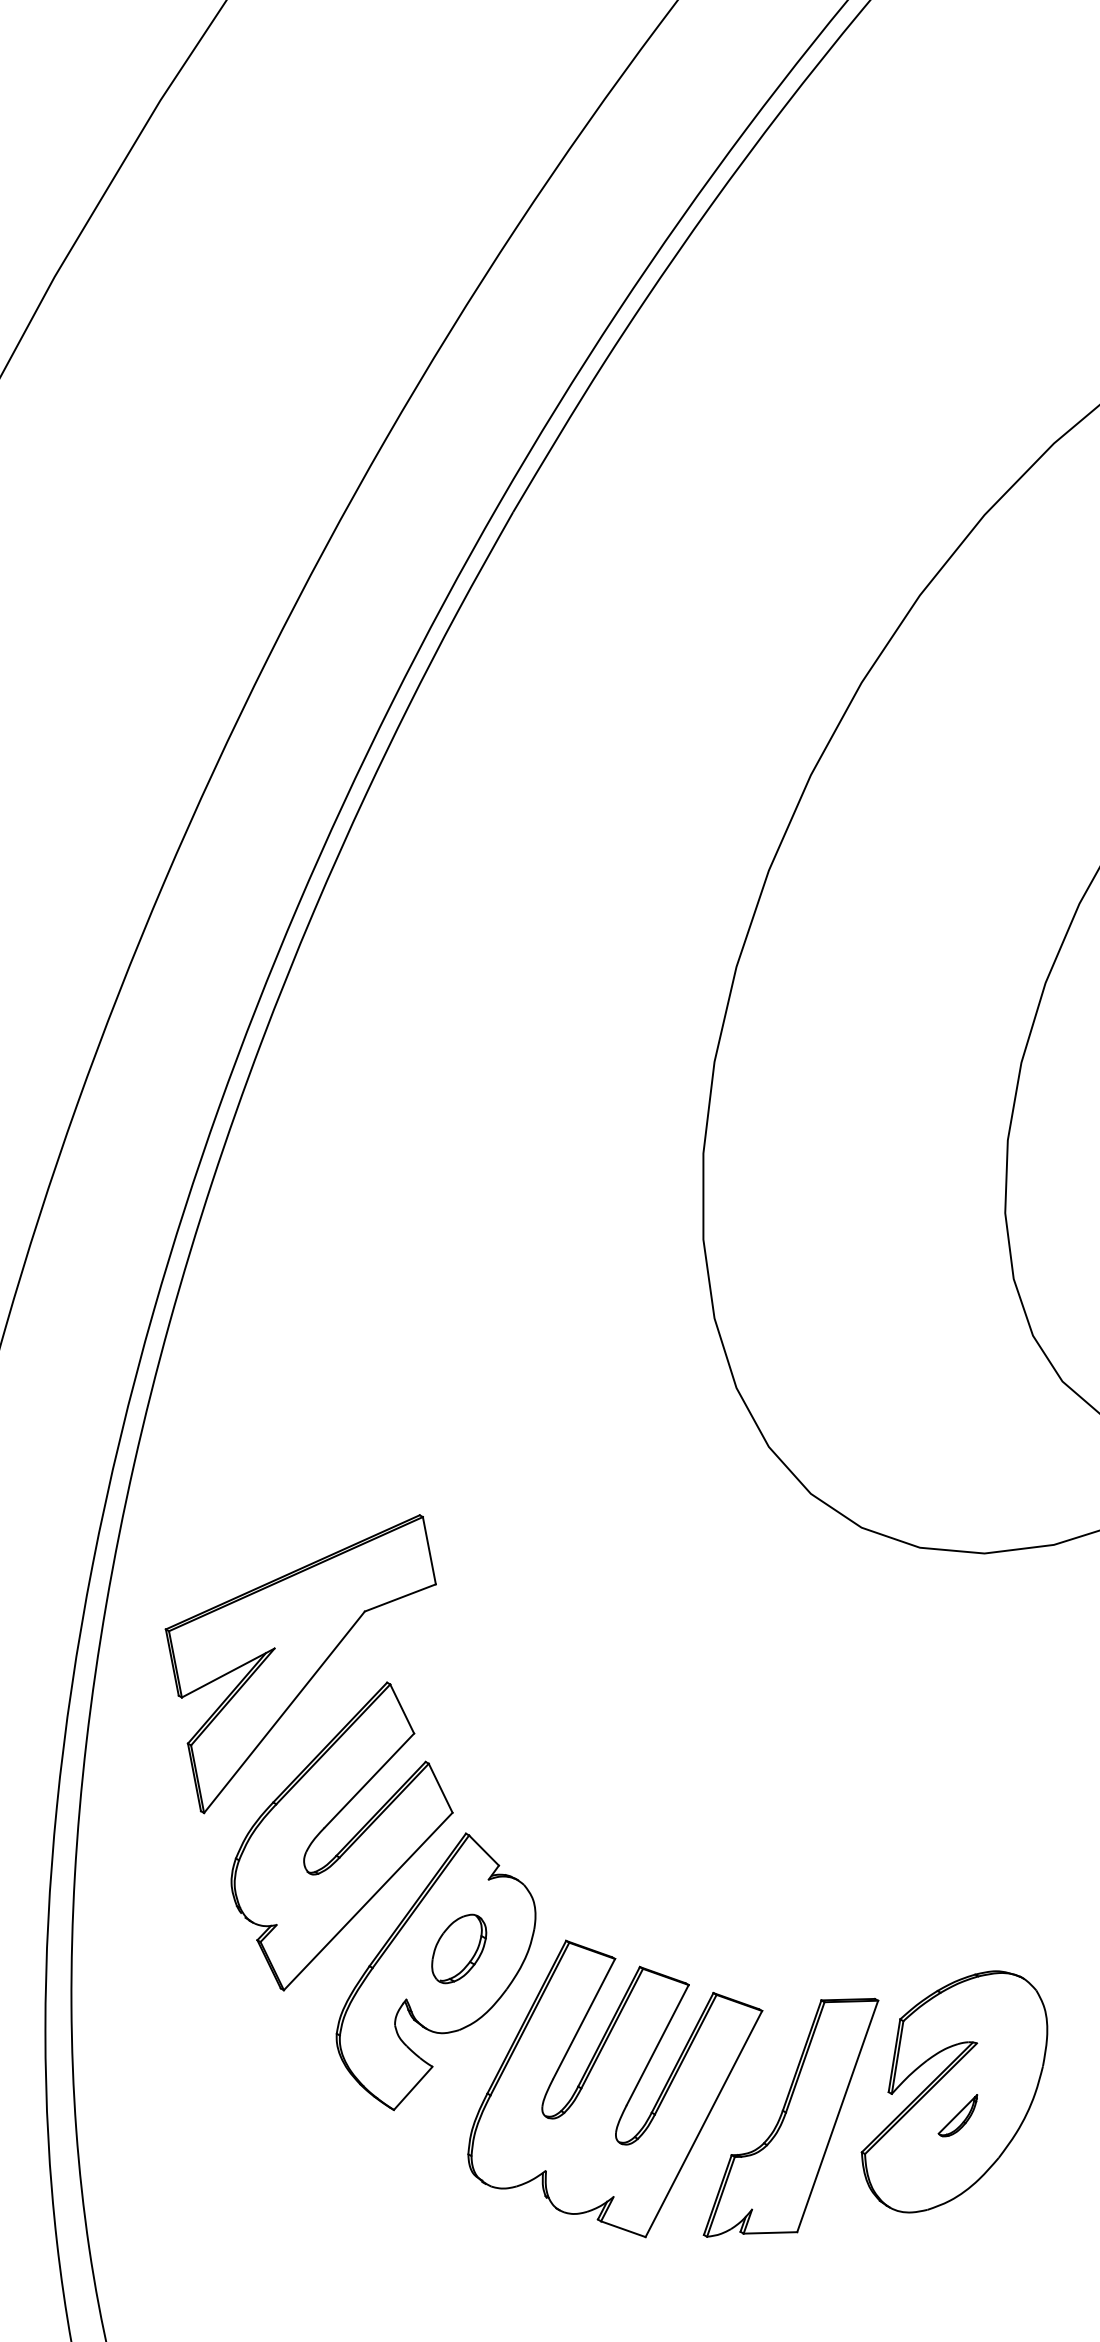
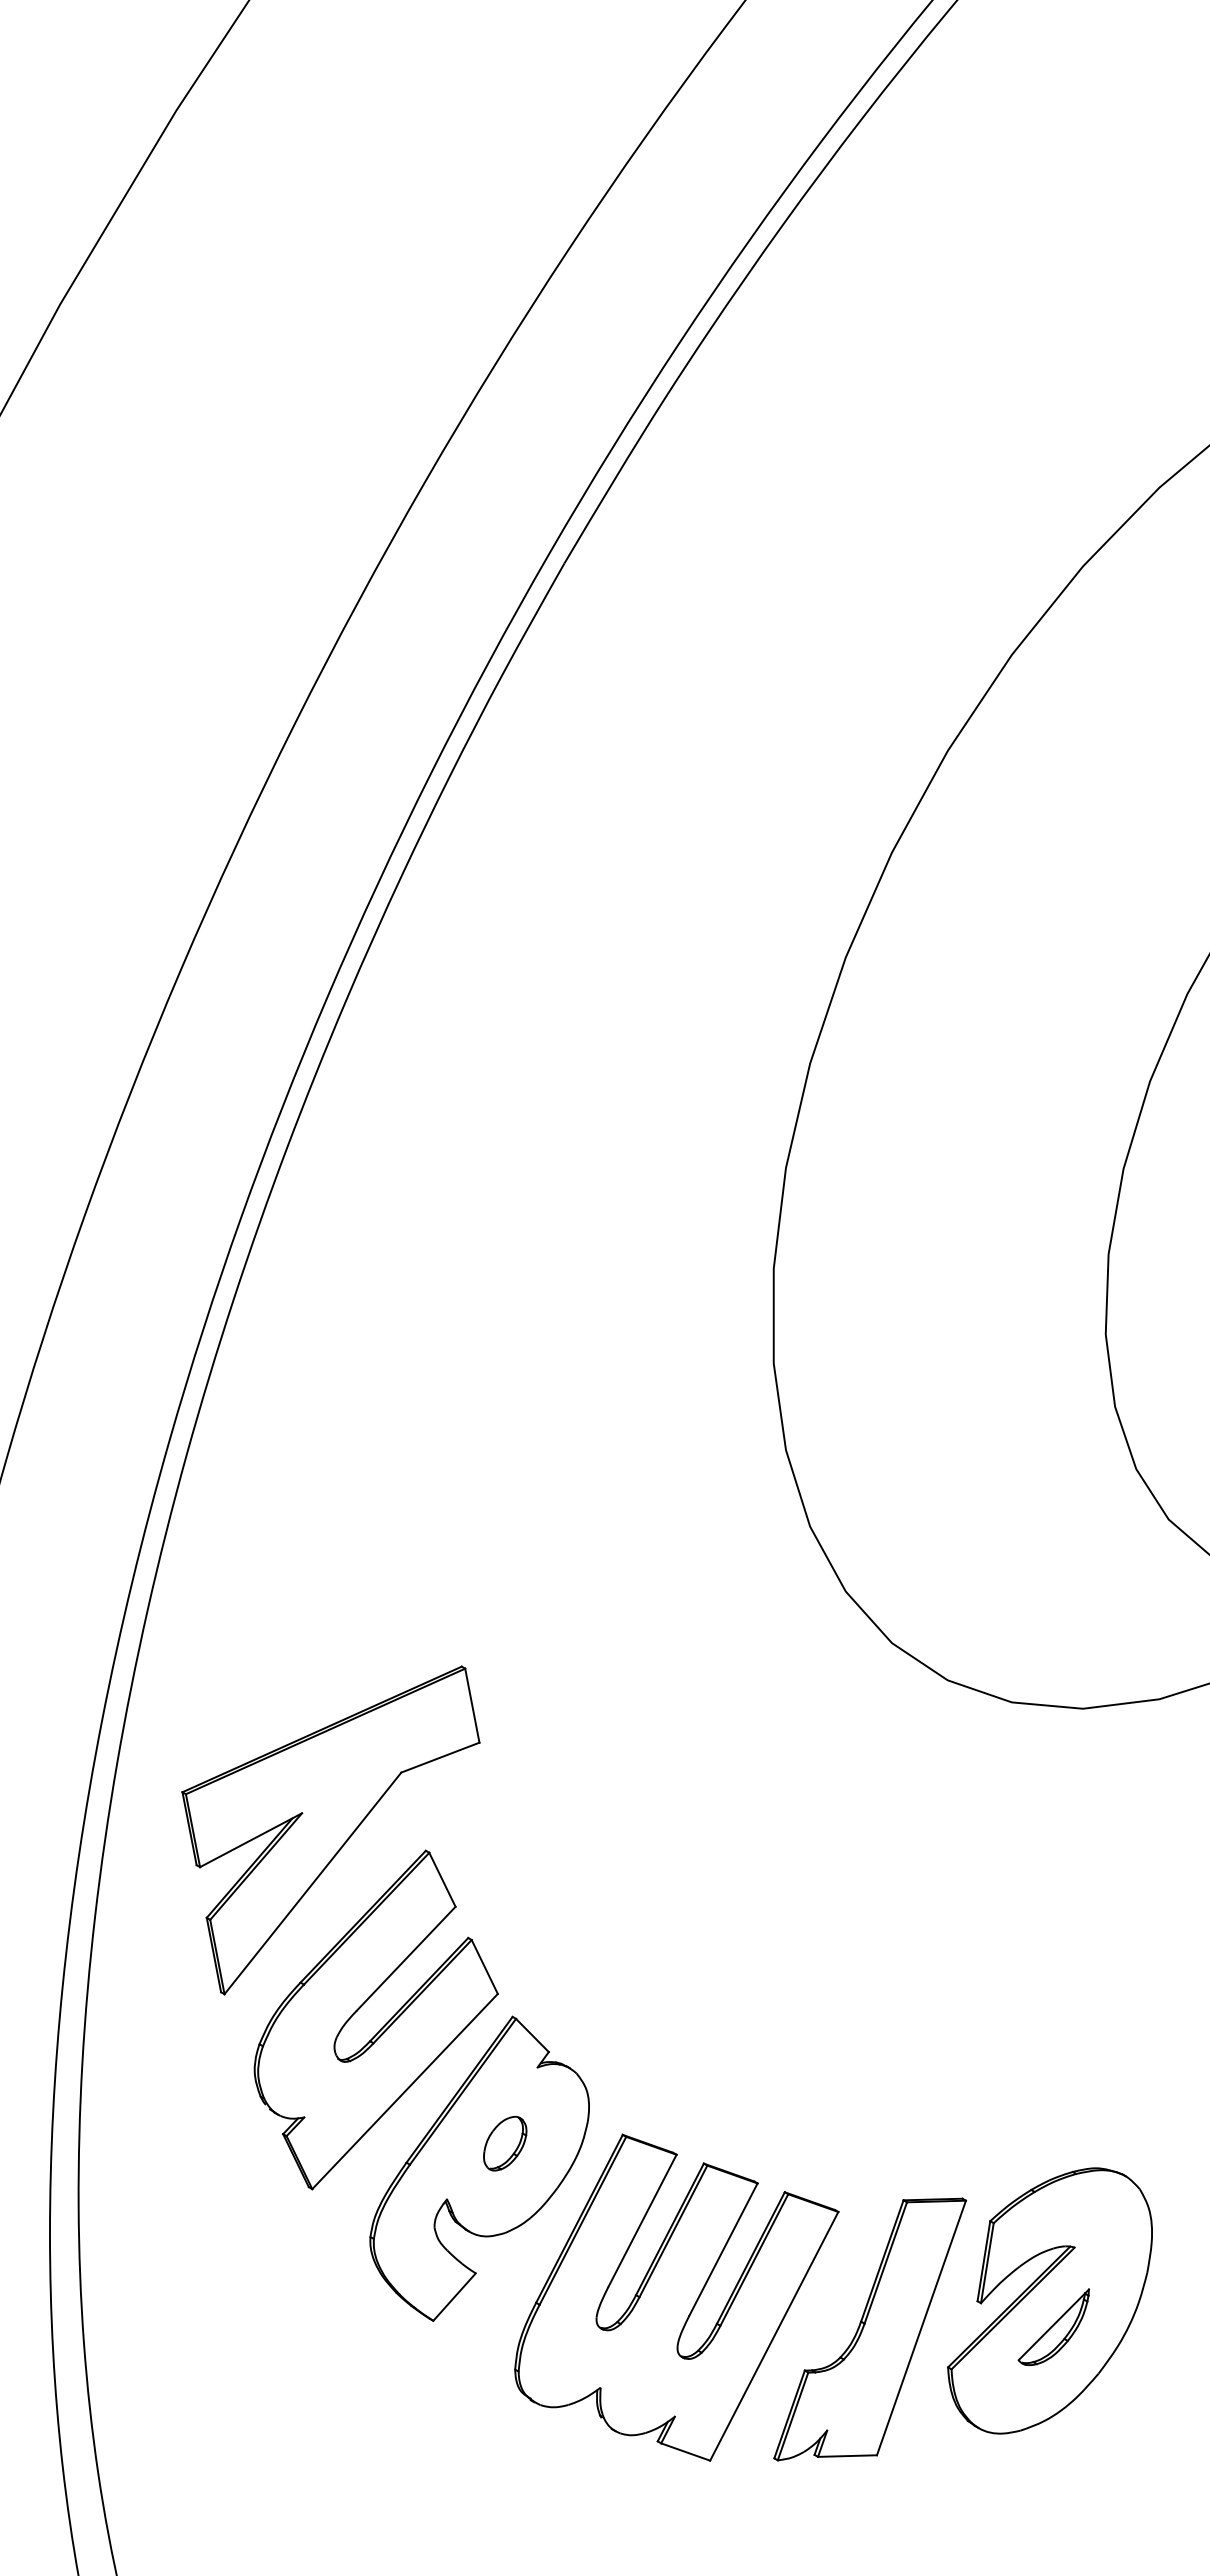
part: (459, 1948) -> (505, 2143), size x0.71
part: (957, 2115) -> (1053, 2326), size x1.67

